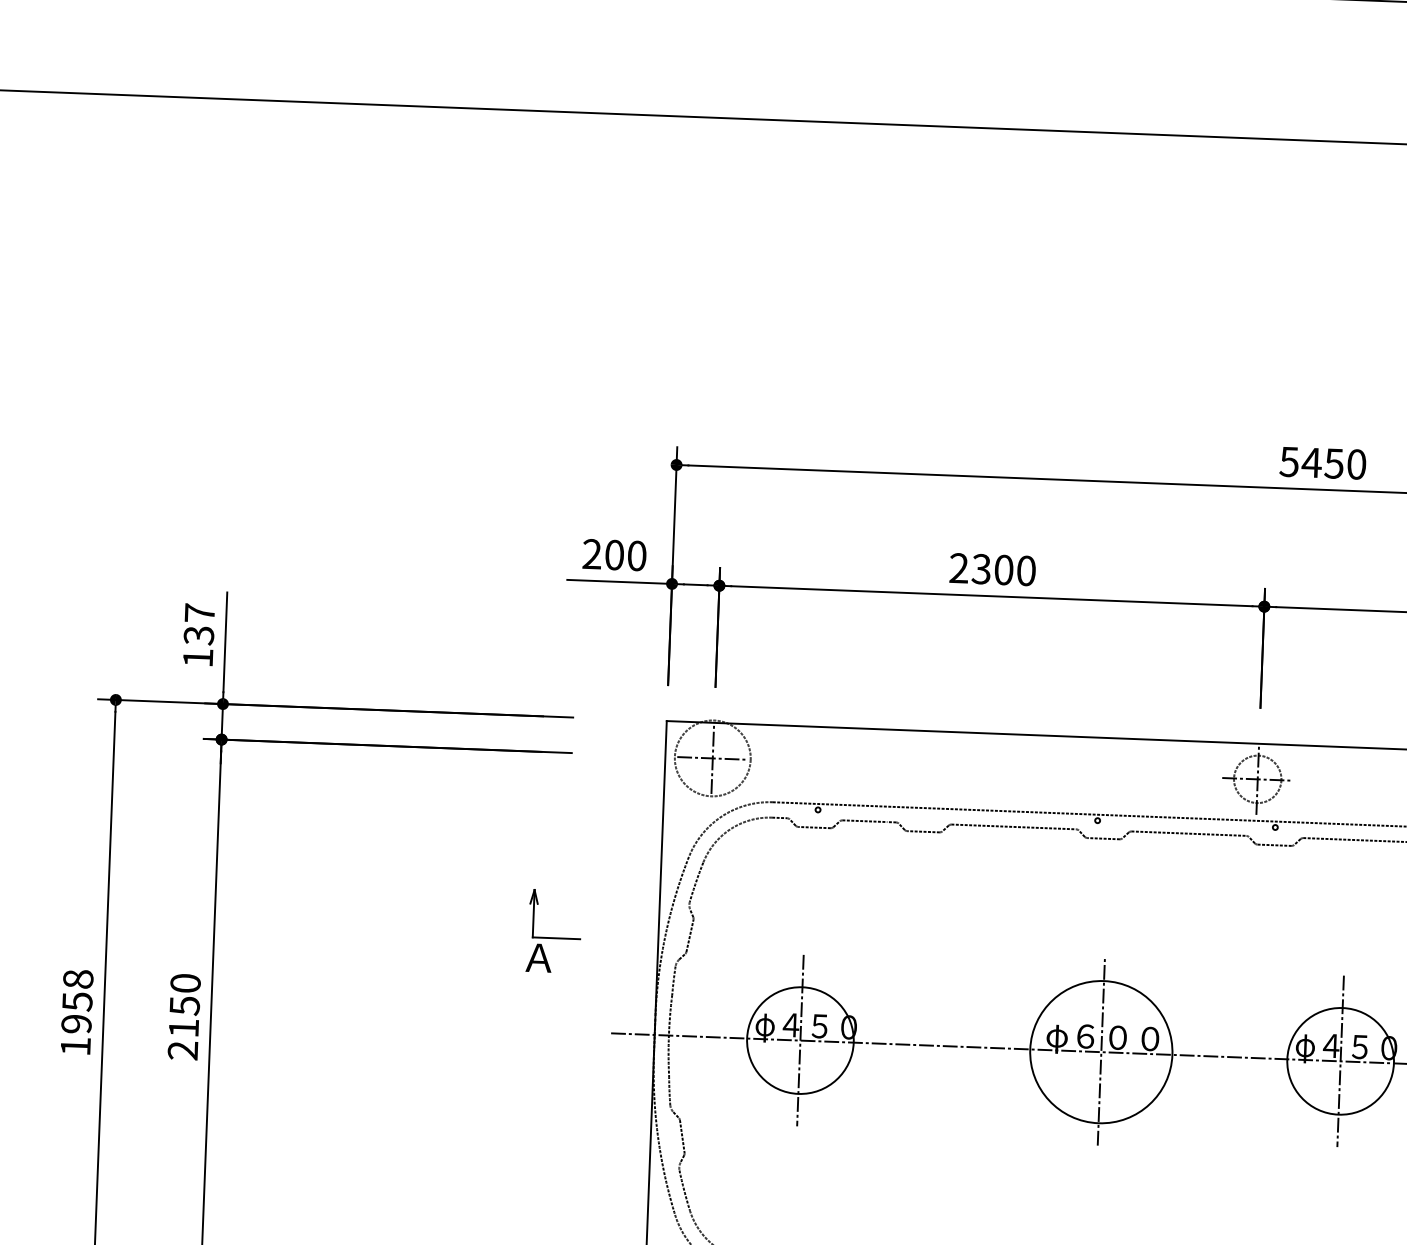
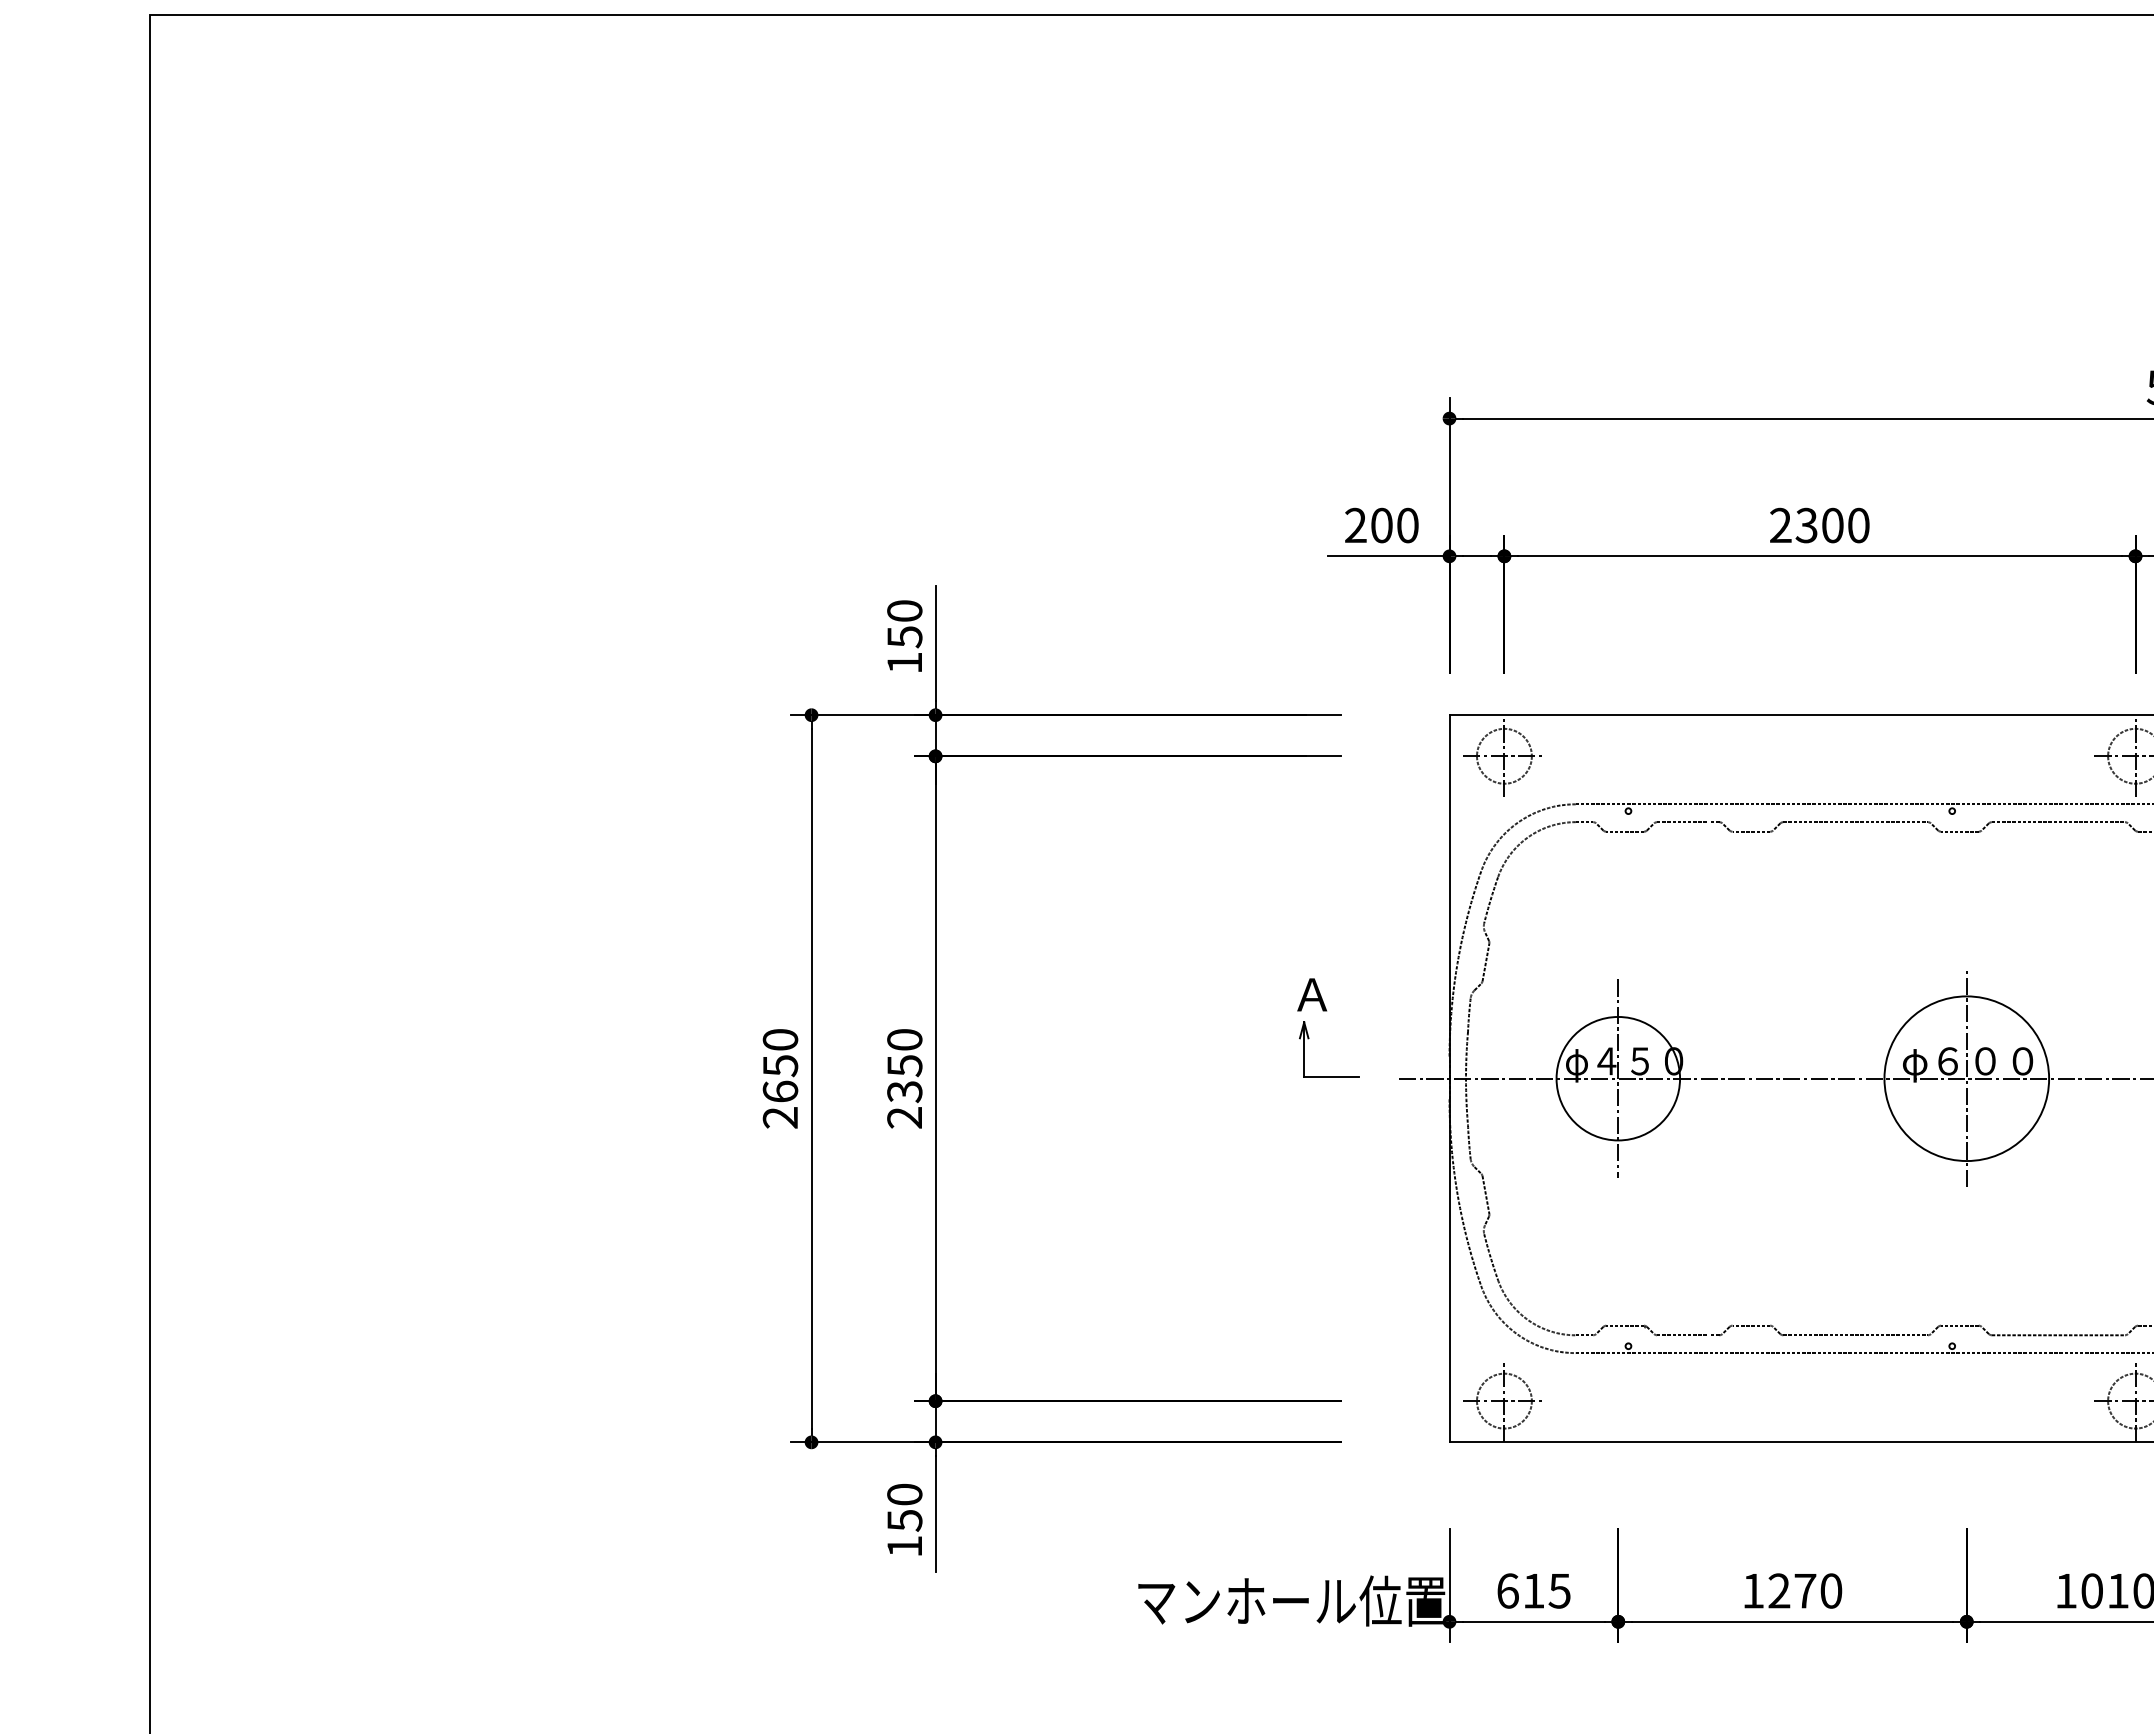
text: (199, 624) -> (904, 624), 137 -> 150
circle: (712, 757) -> (1503, 755), size x0.62
part: (538, 904) -> (1309, 1038), moved
text: (77, 1012) -> (780, 1078), 1958 -> 2650
text: (183, 1028) -> (904, 1092), 2150 -> 2350

